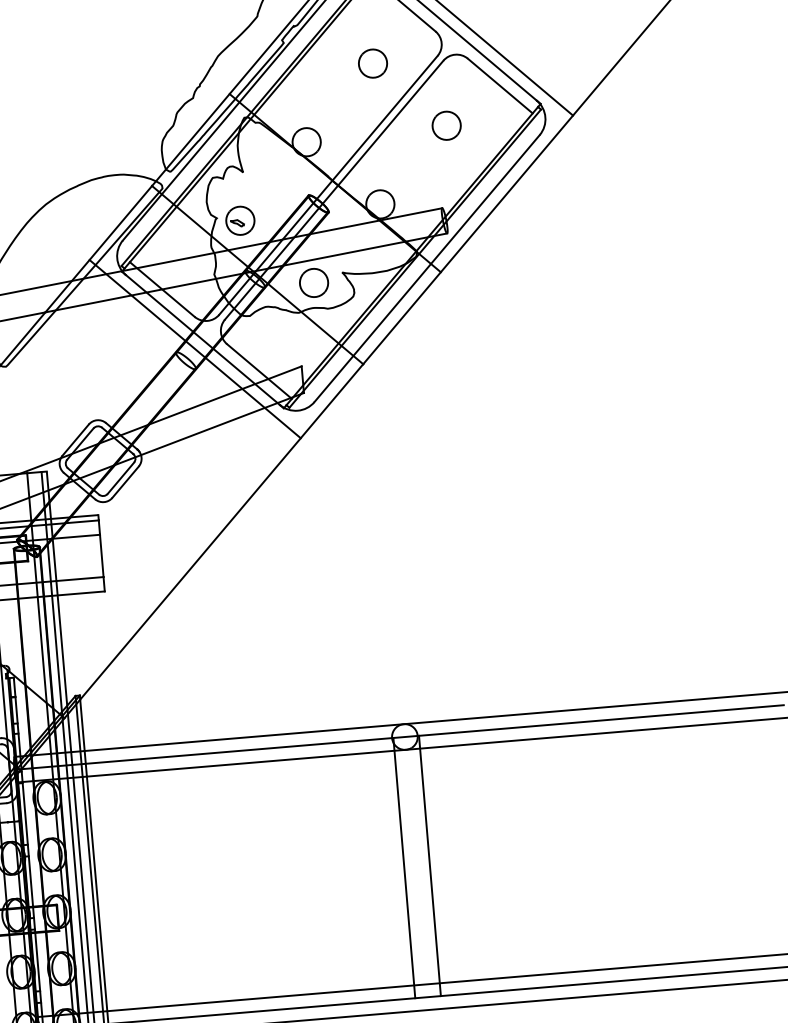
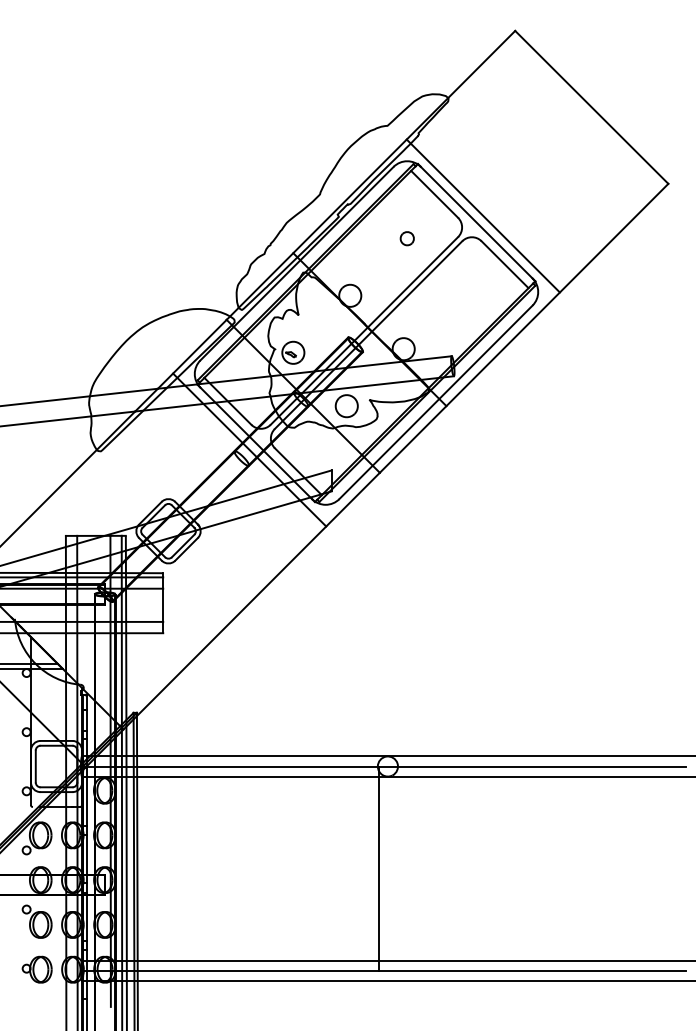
part: (373, 63) -> (407, 238), size x0.6
part: (446, 126) -> (460, 292), removed
line: (430, 865) -> (399, 868), removed

